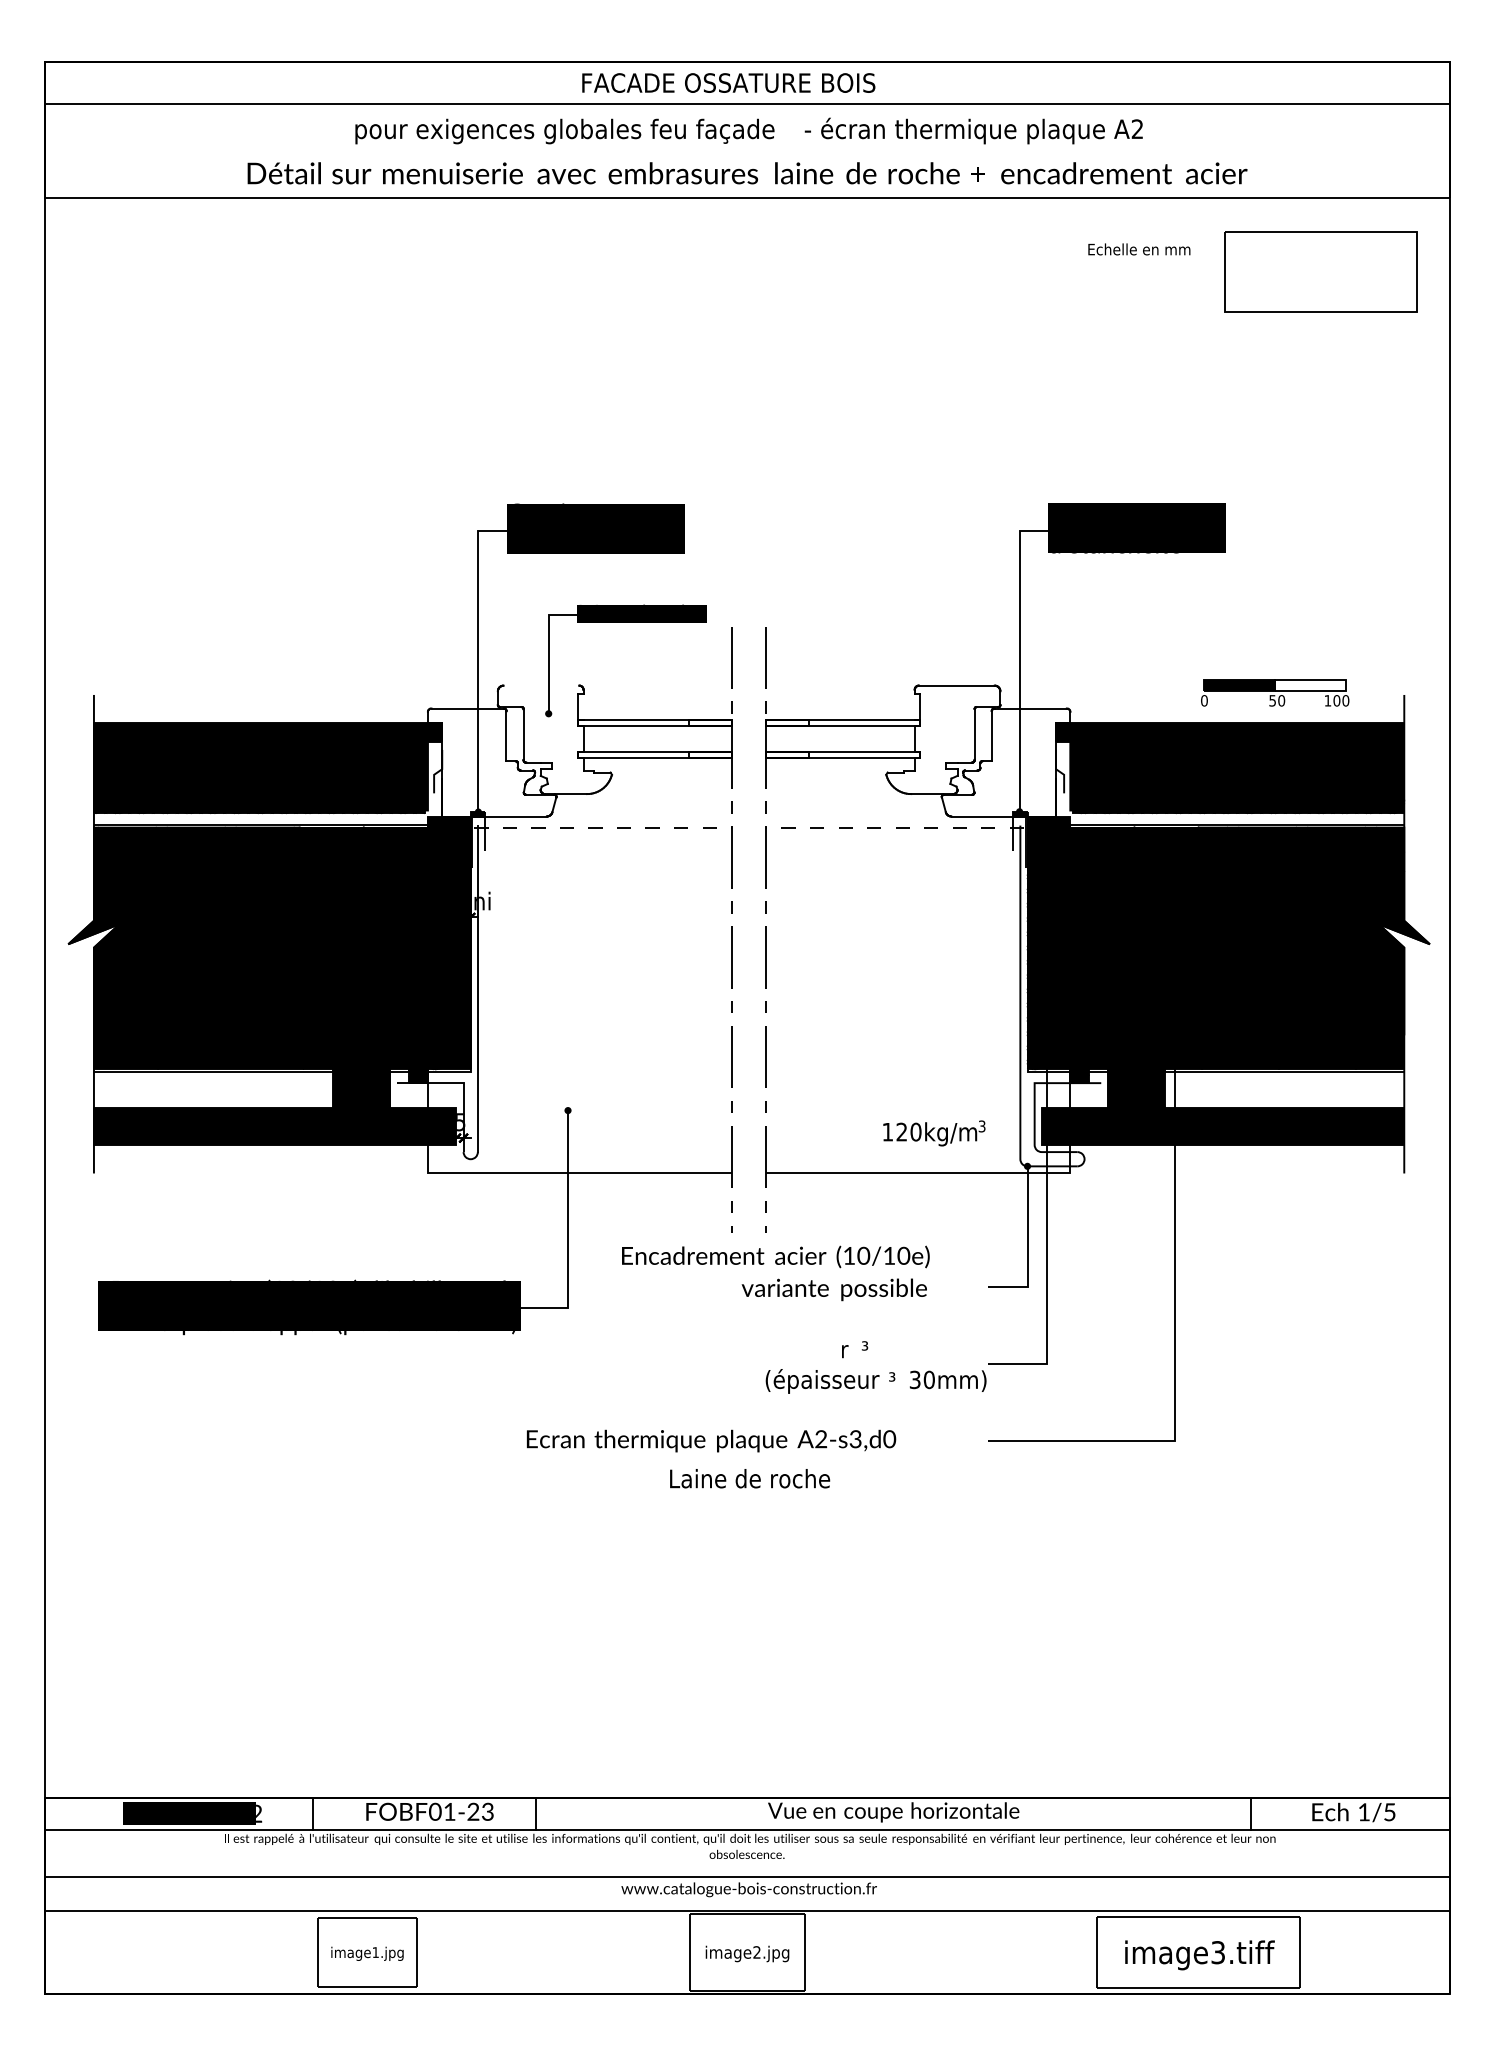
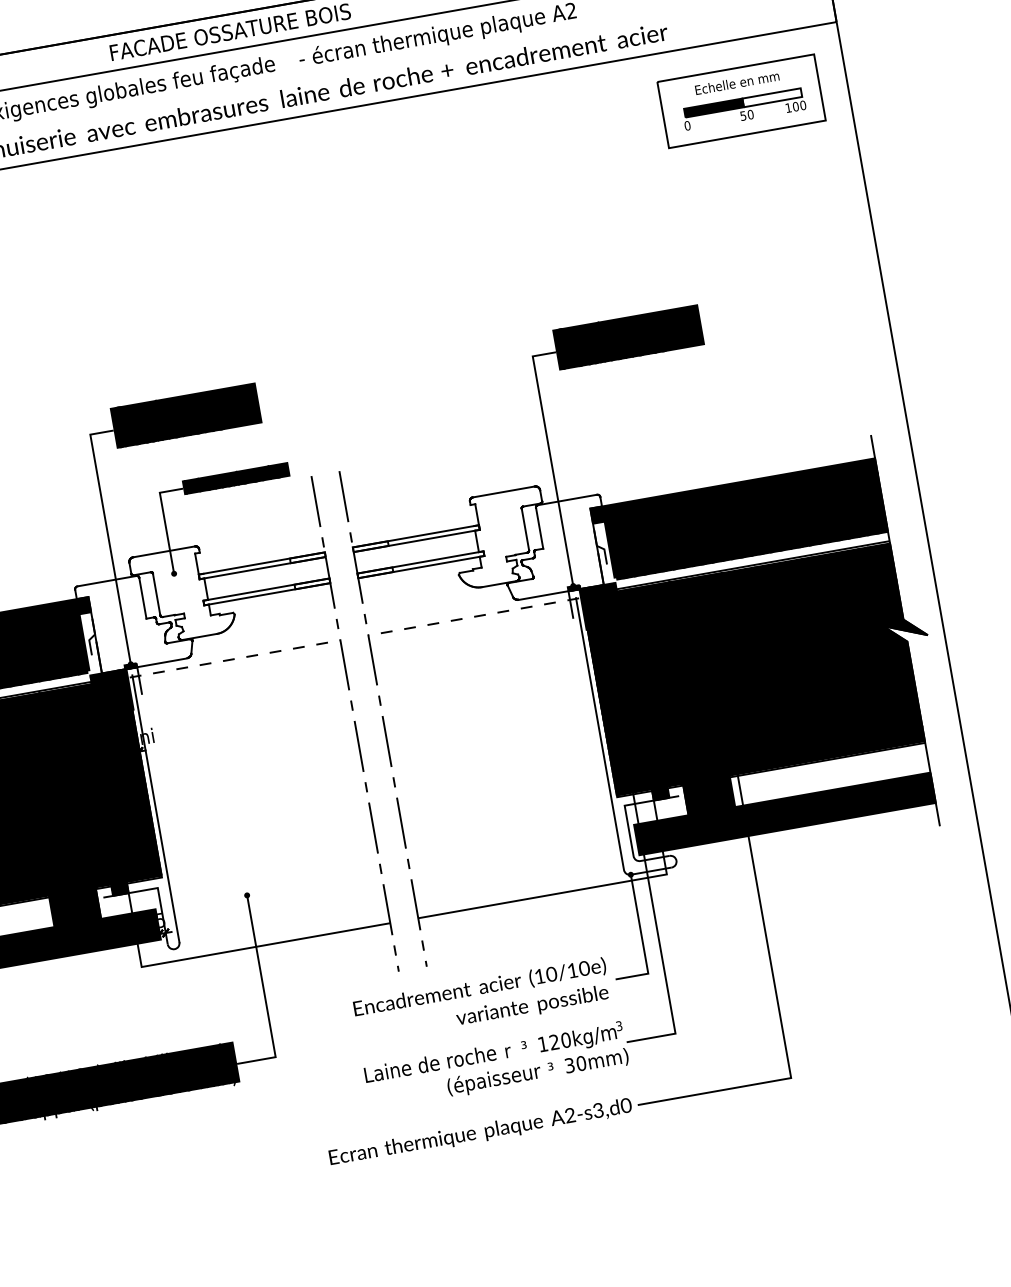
text: (1139, 249) -> (737, 83), moved
line: (541, 685) -> (164, 551), added
part: (1275, 692) -> (744, 108), moved
text: (934, 1133) -> (581, 1038), moved
text: (775, 1273) -> (482, 1001), moved
text: (711, 1440) -> (480, 1132), moved
text: (750, 1478) -> (430, 1063), moved

